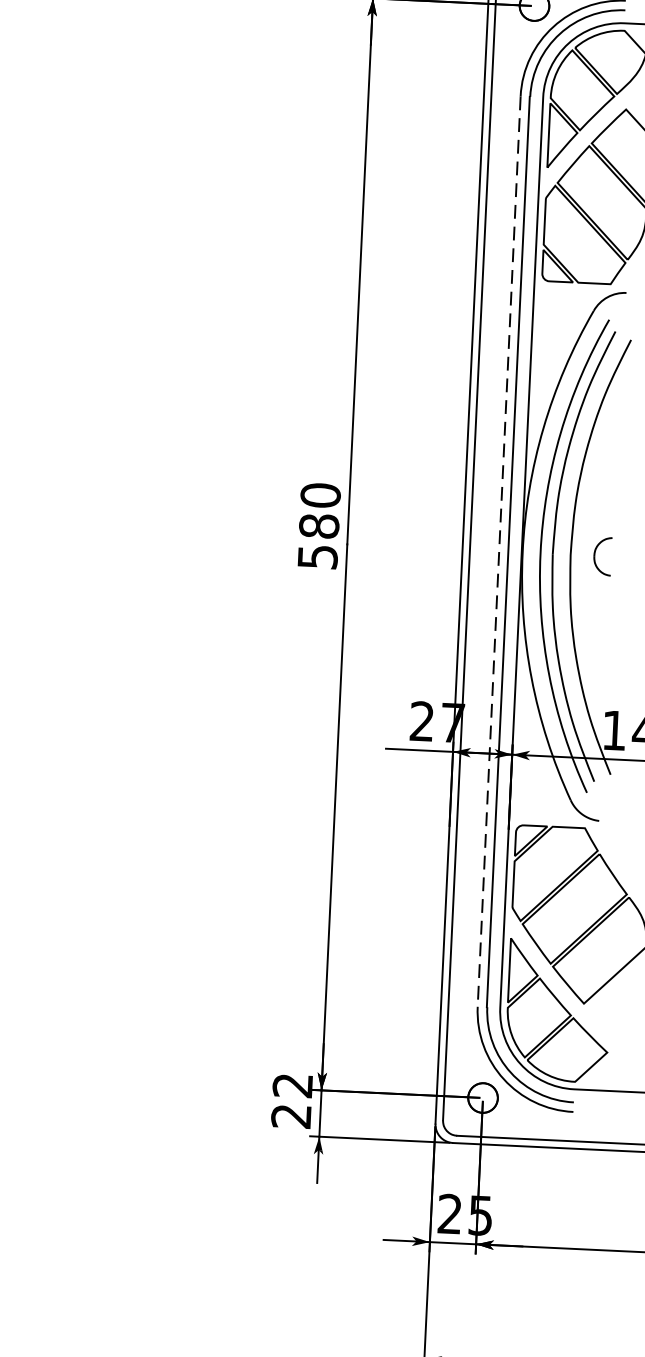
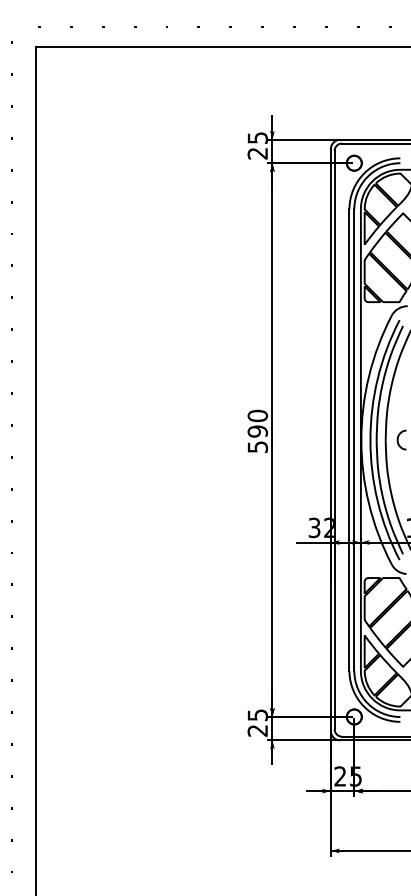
text: (318, 526) -> (257, 431), 580 -> 590
line: (499, 552) -> (349, 440), dashed -> solid
text: (433, 721) -> (320, 527), 27 -> 32
text: (292, 1086) -> (257, 715), 22 -> 25

